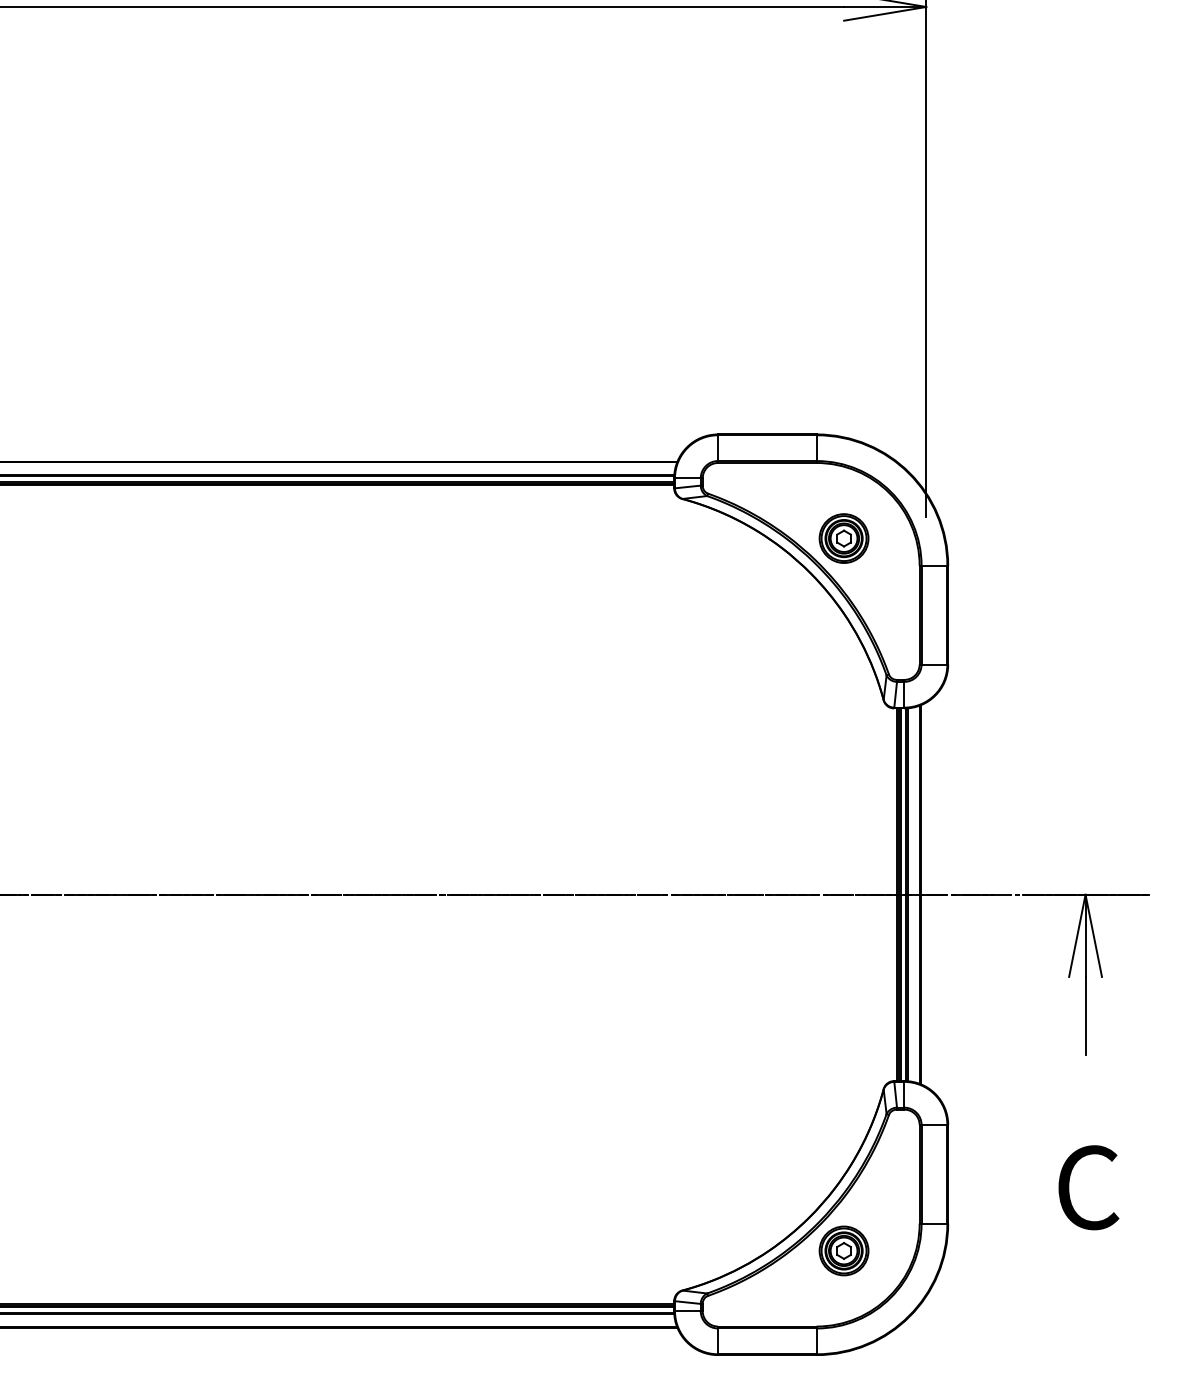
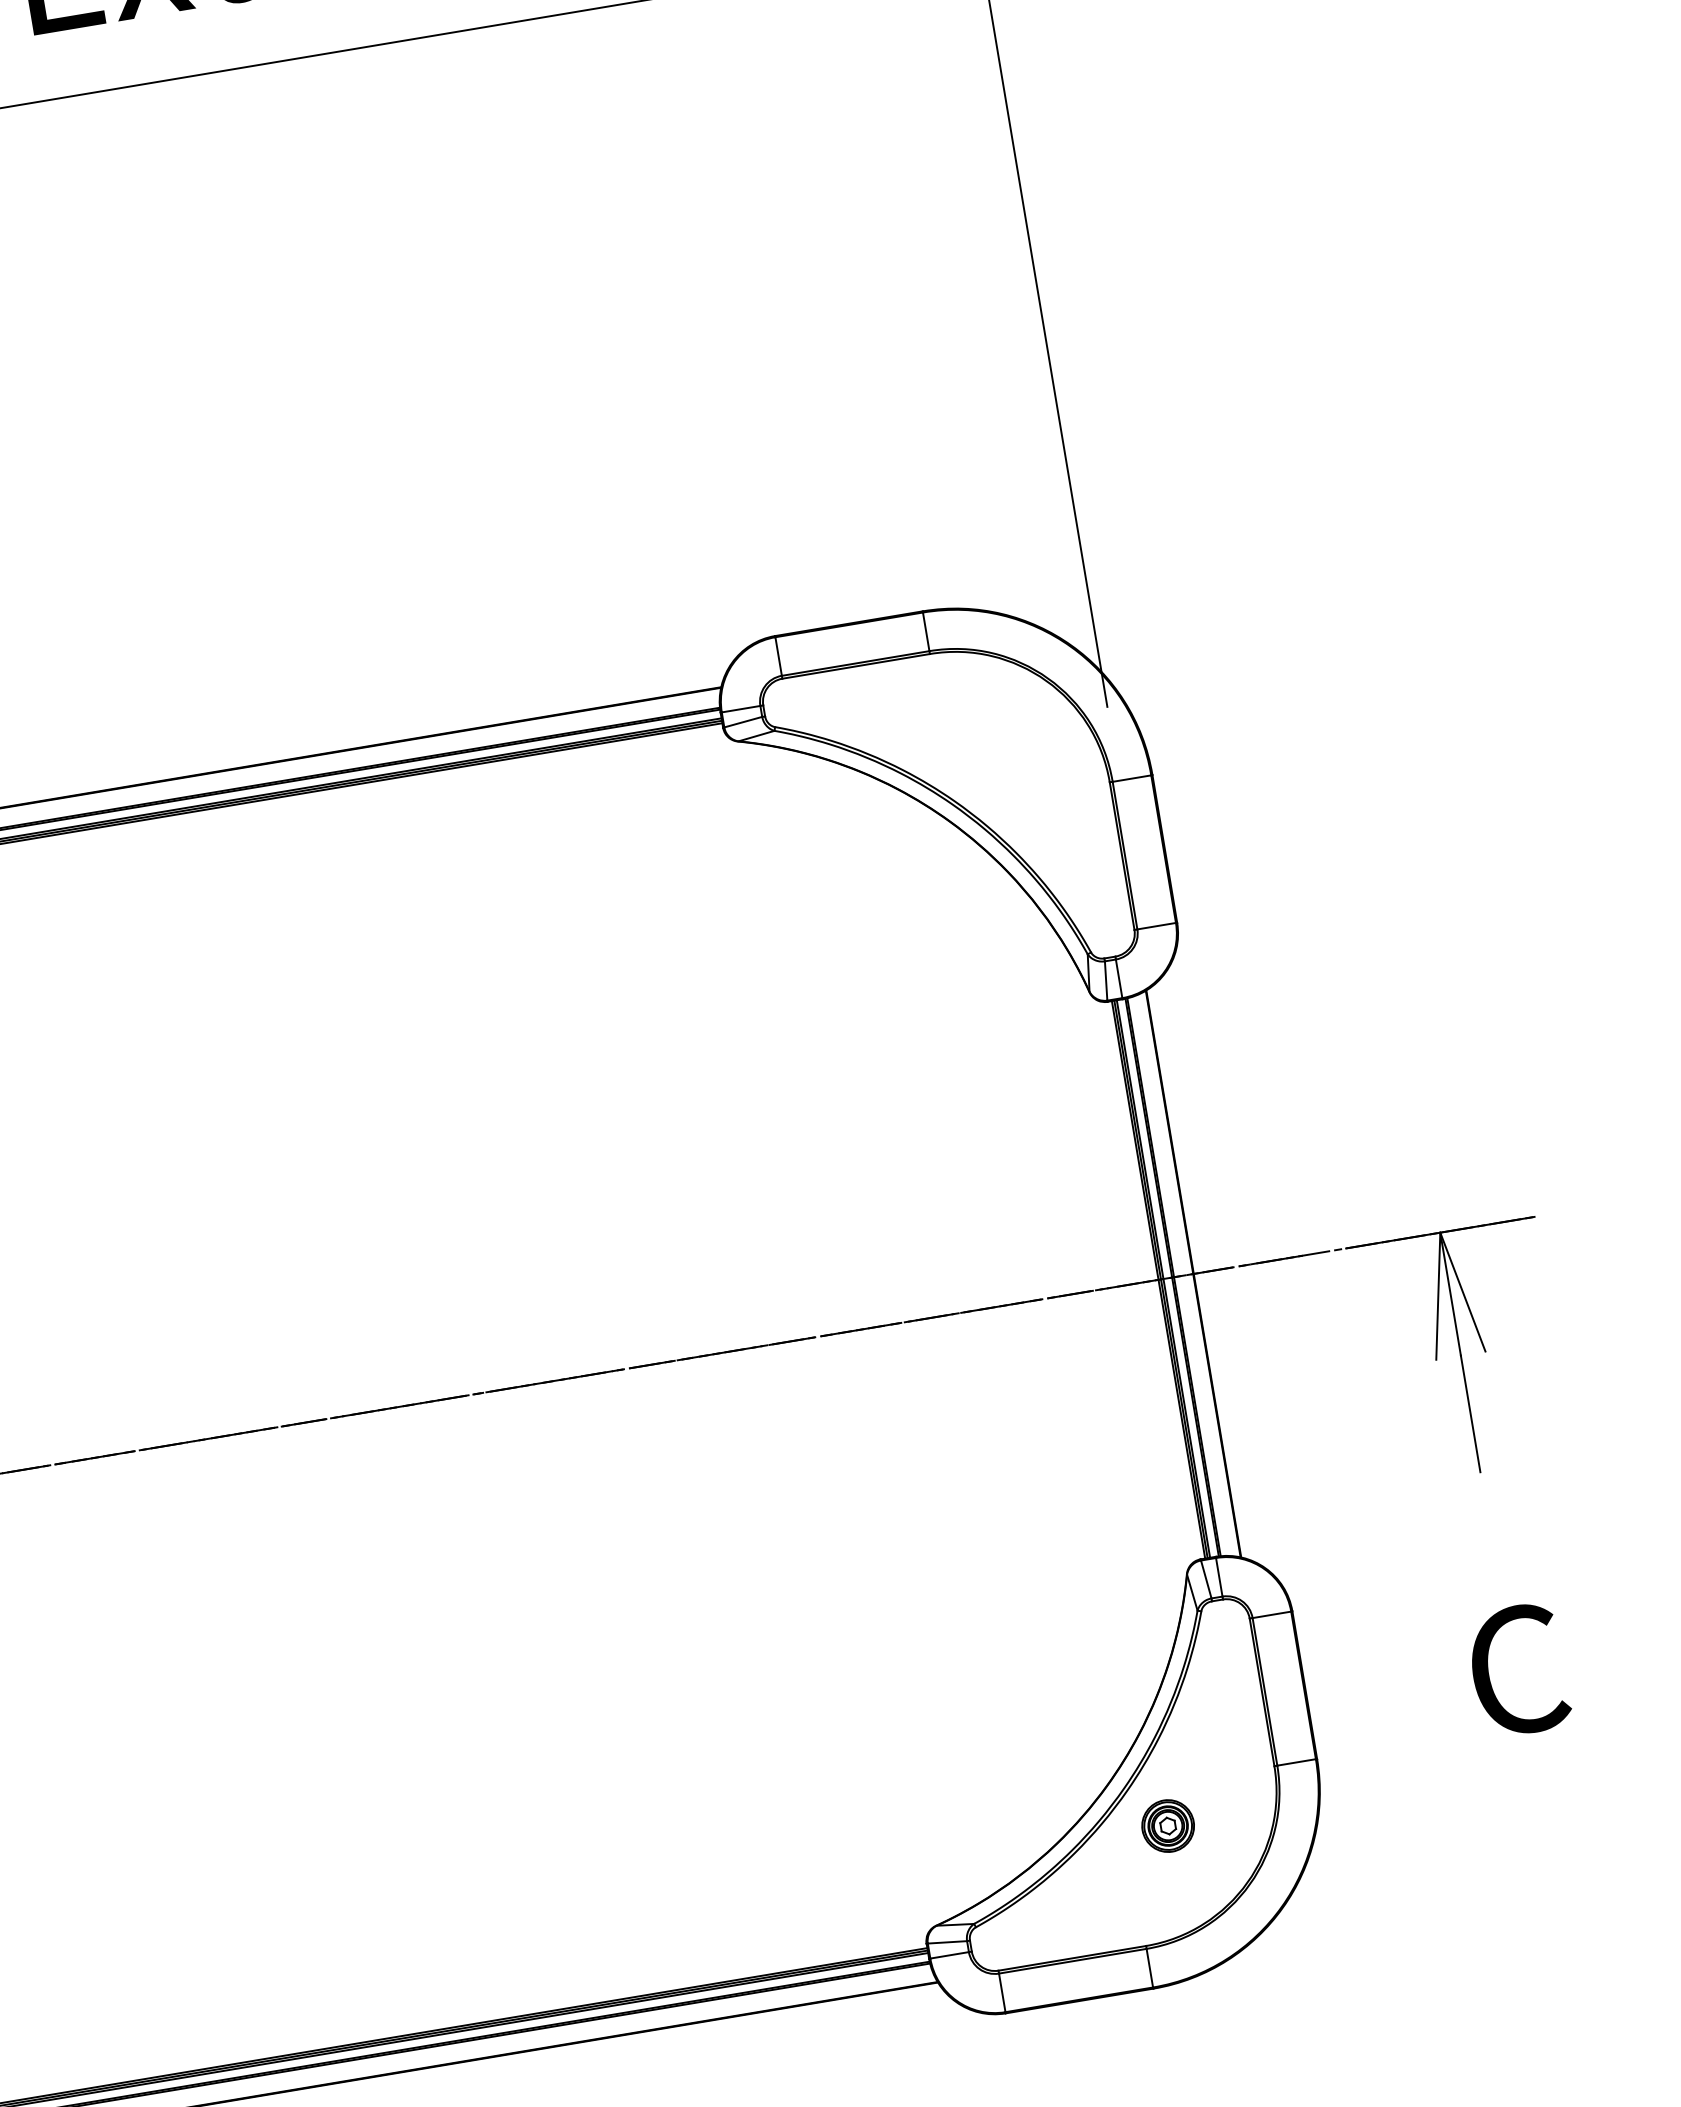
part: (843, 538) -> (988, 760), removed
part: (843, 1250) -> (1167, 1825), size x0.7

